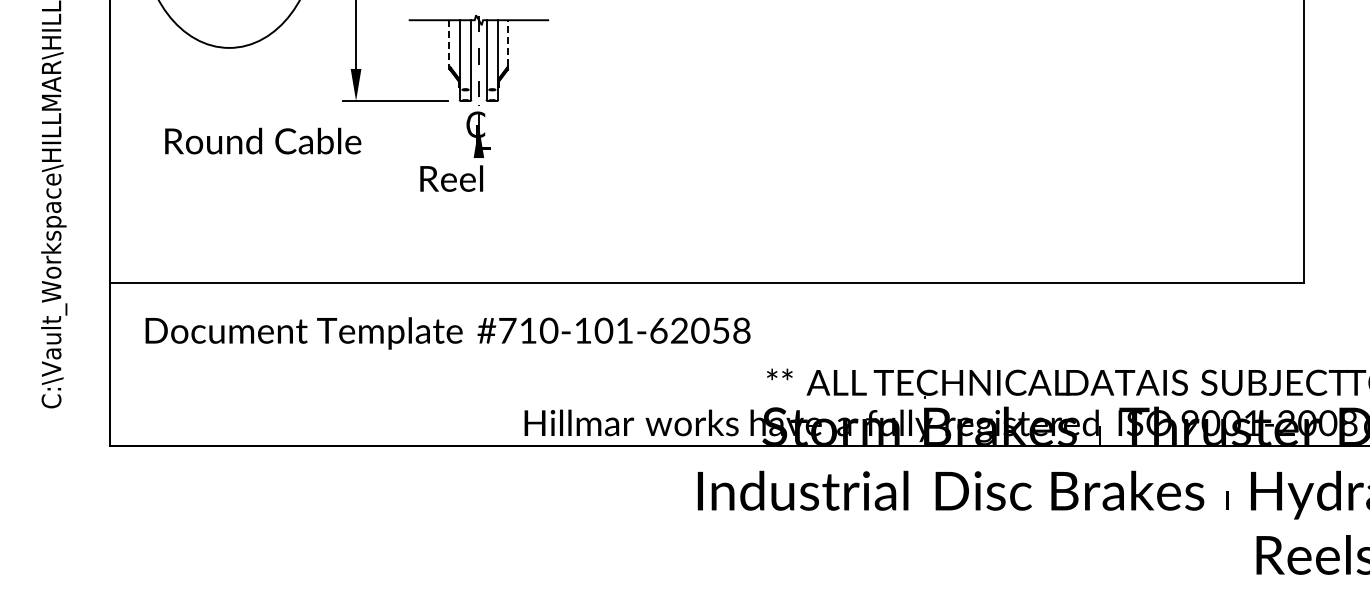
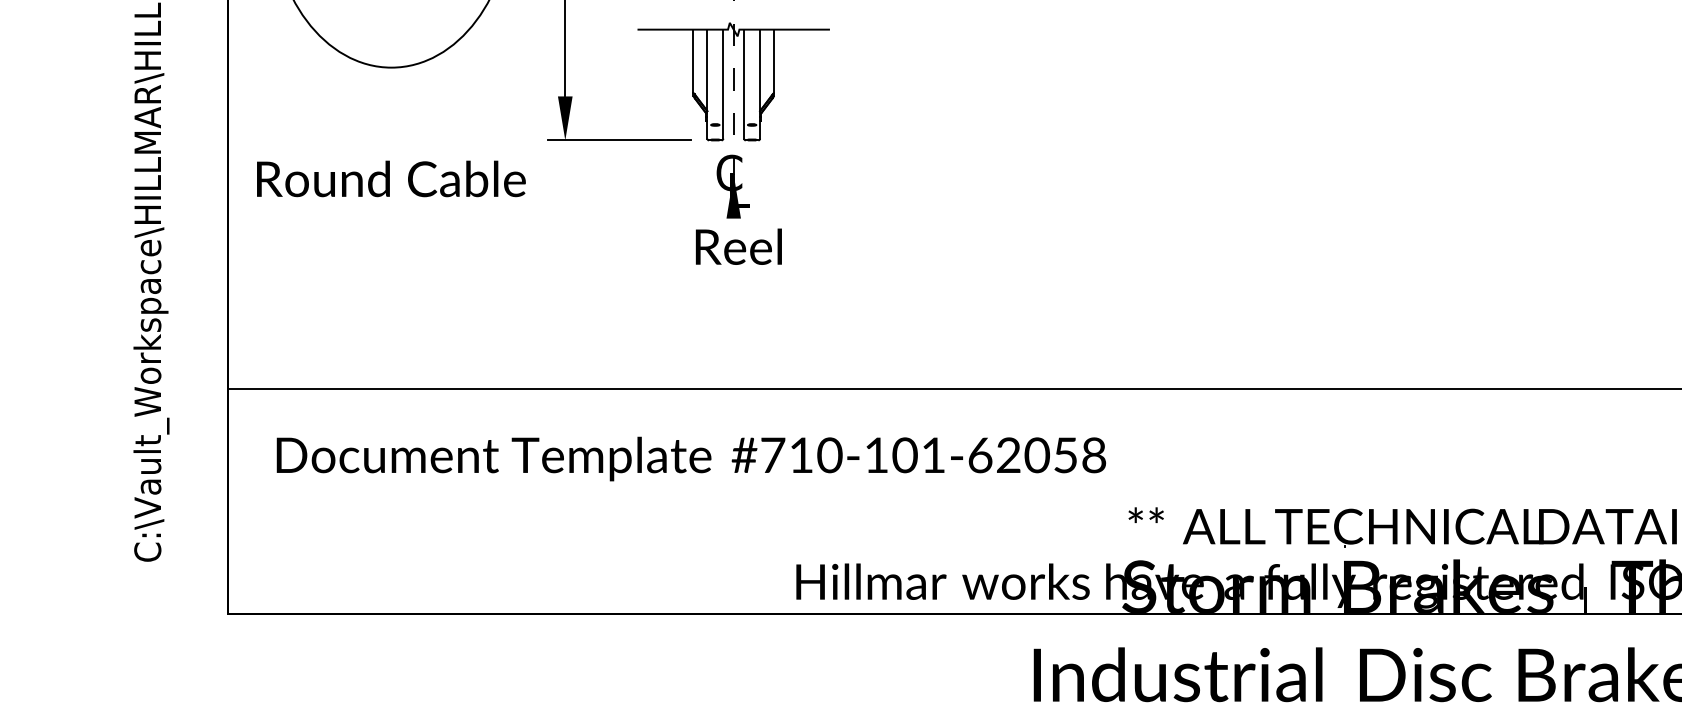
line: (508, 42) -> (774, 60), dashed -> solid
line: (449, 43) -> (693, 61), dashed -> solid
text: (263, 140) -> (391, 178), moved
text: (451, 178) -> (738, 246), moved

